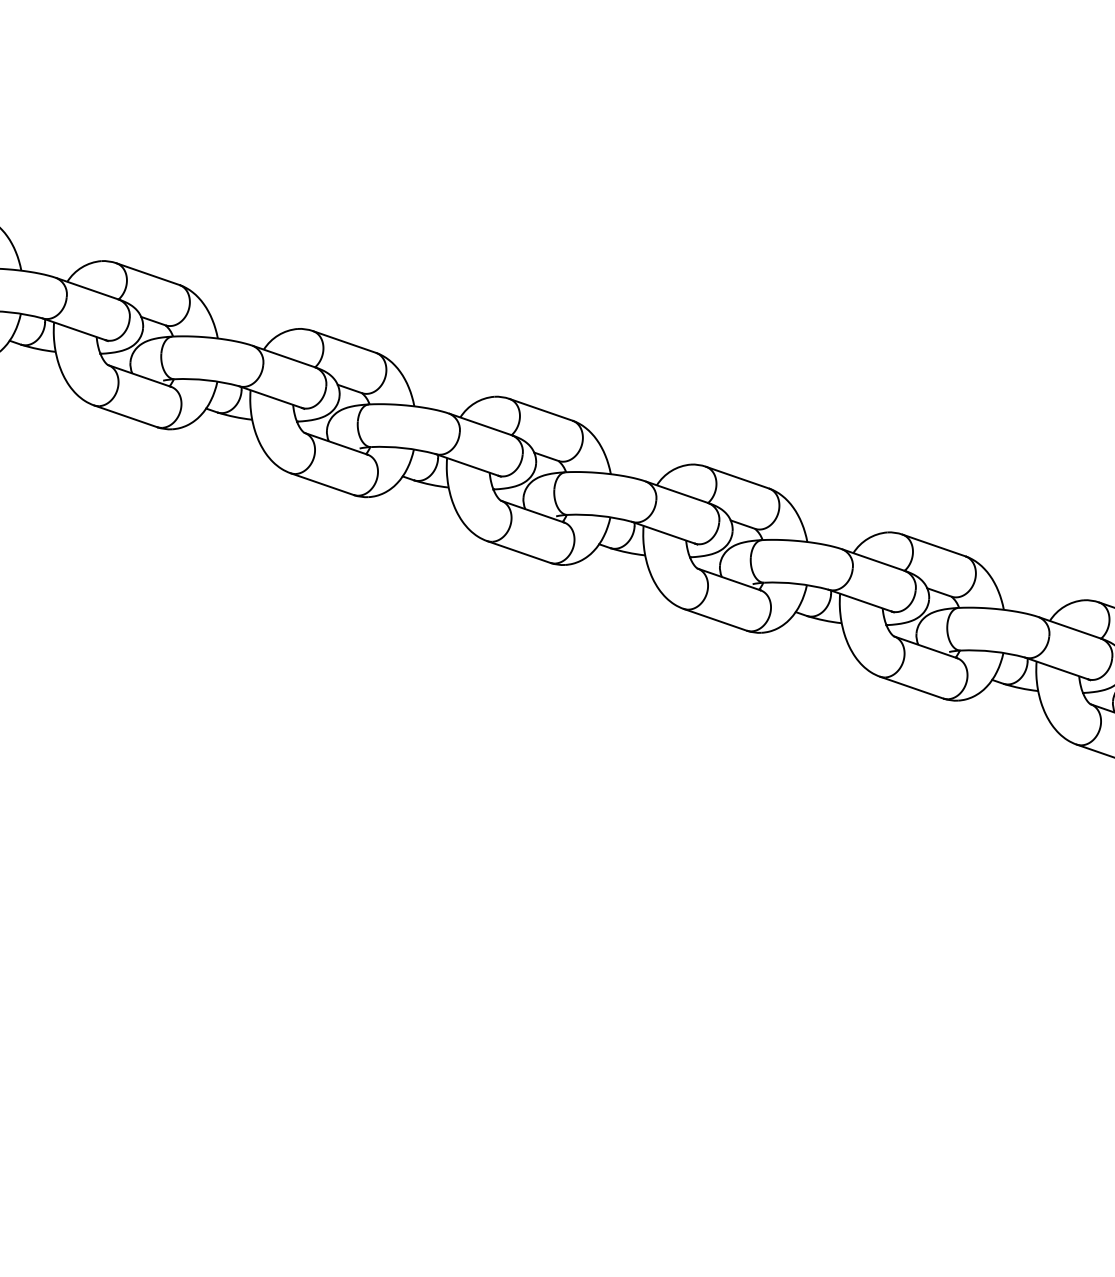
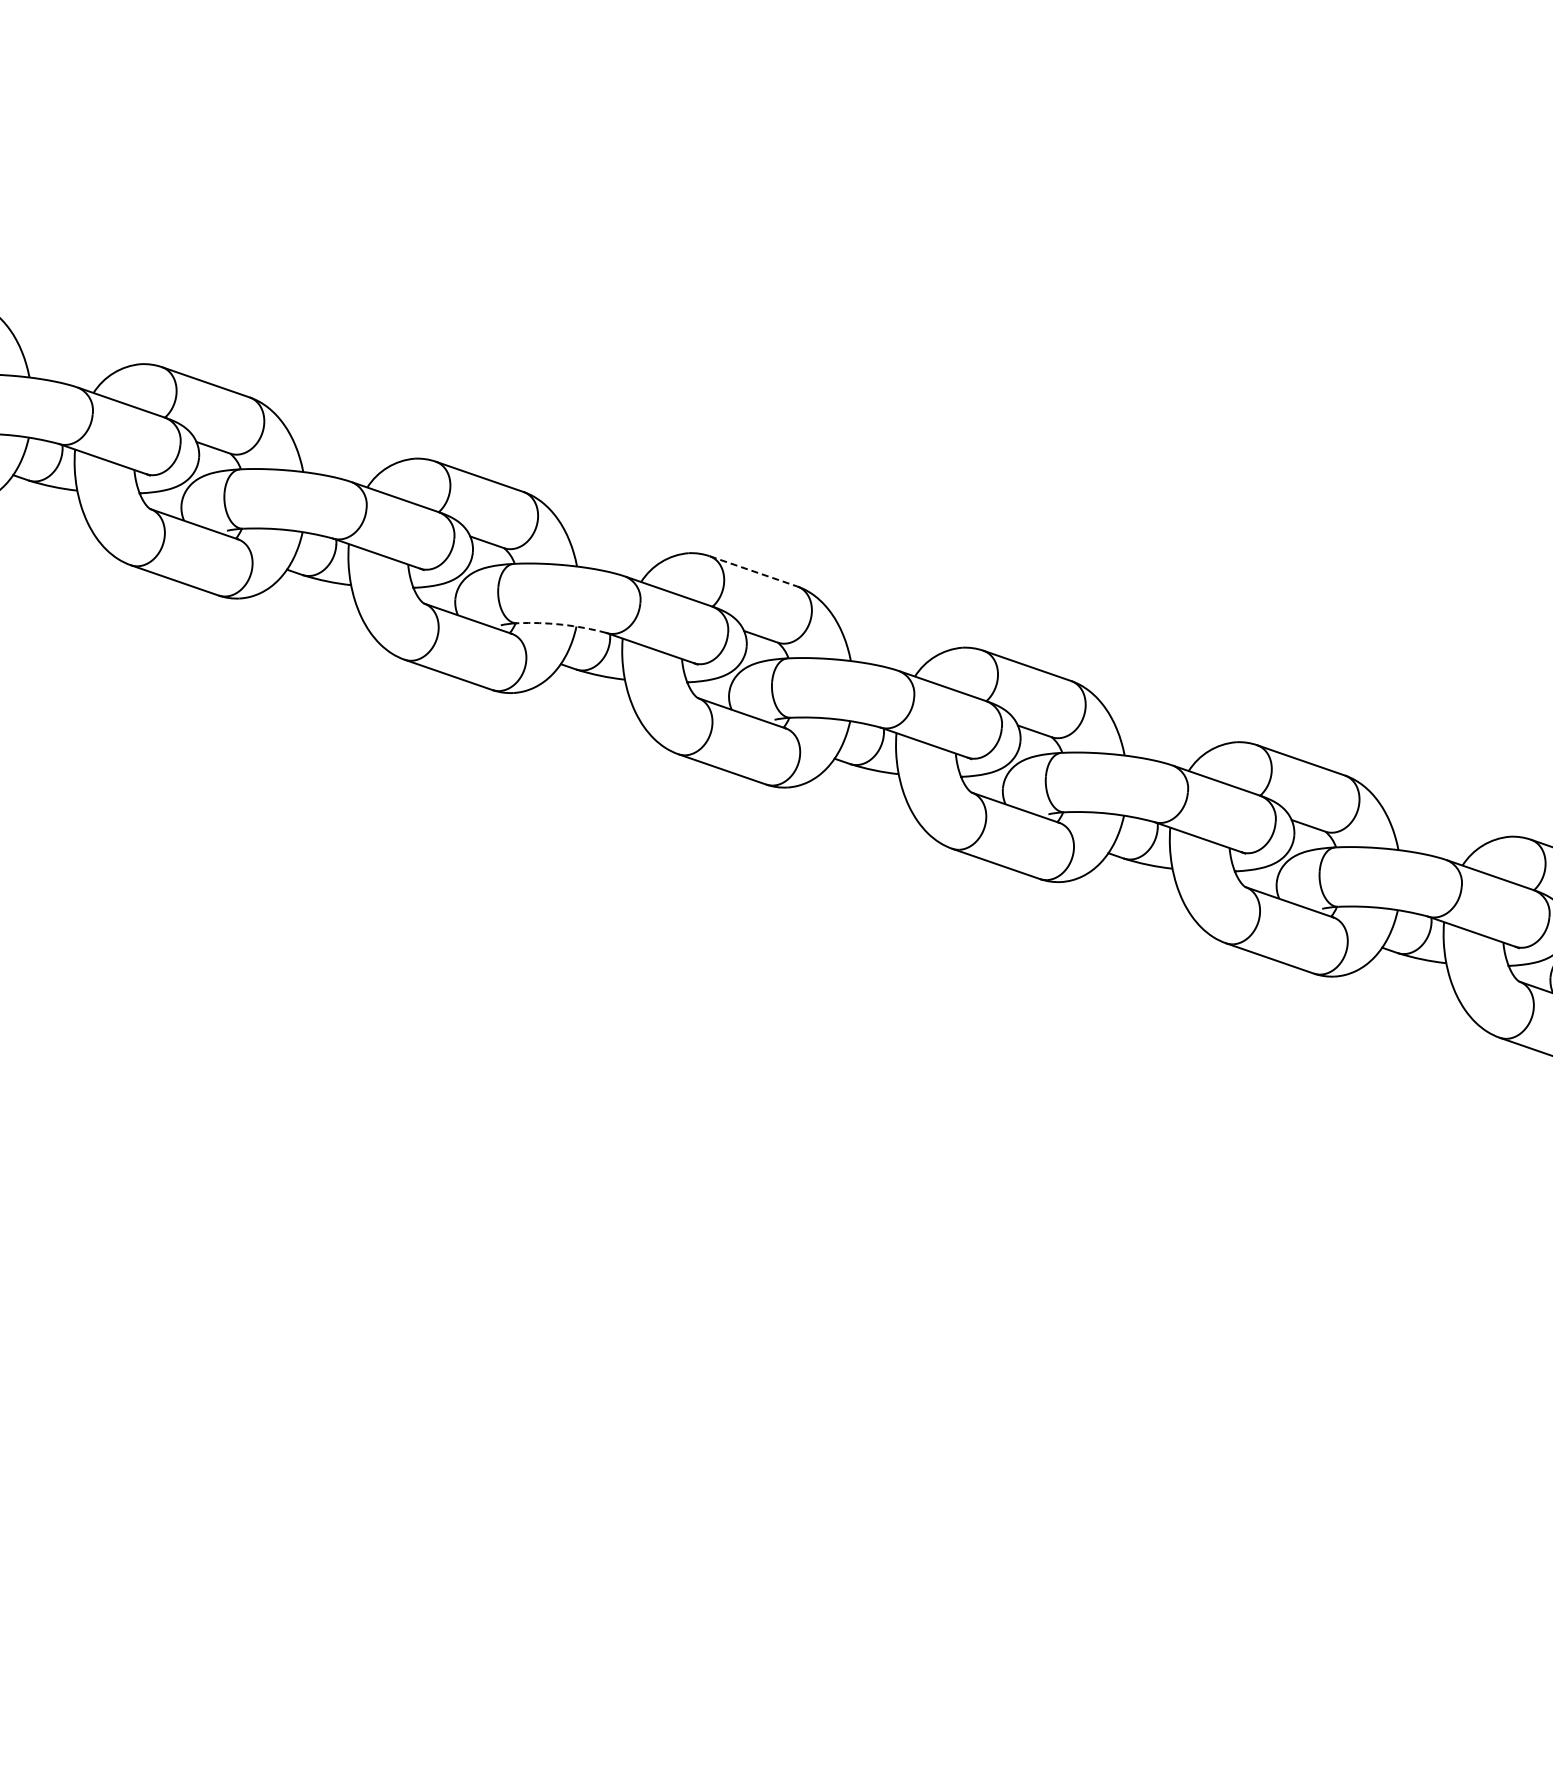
line: (541, 409) -> (754, 571), solid -> dashed
arc: (403, 447) -> (562, 624), solid -> dashed

